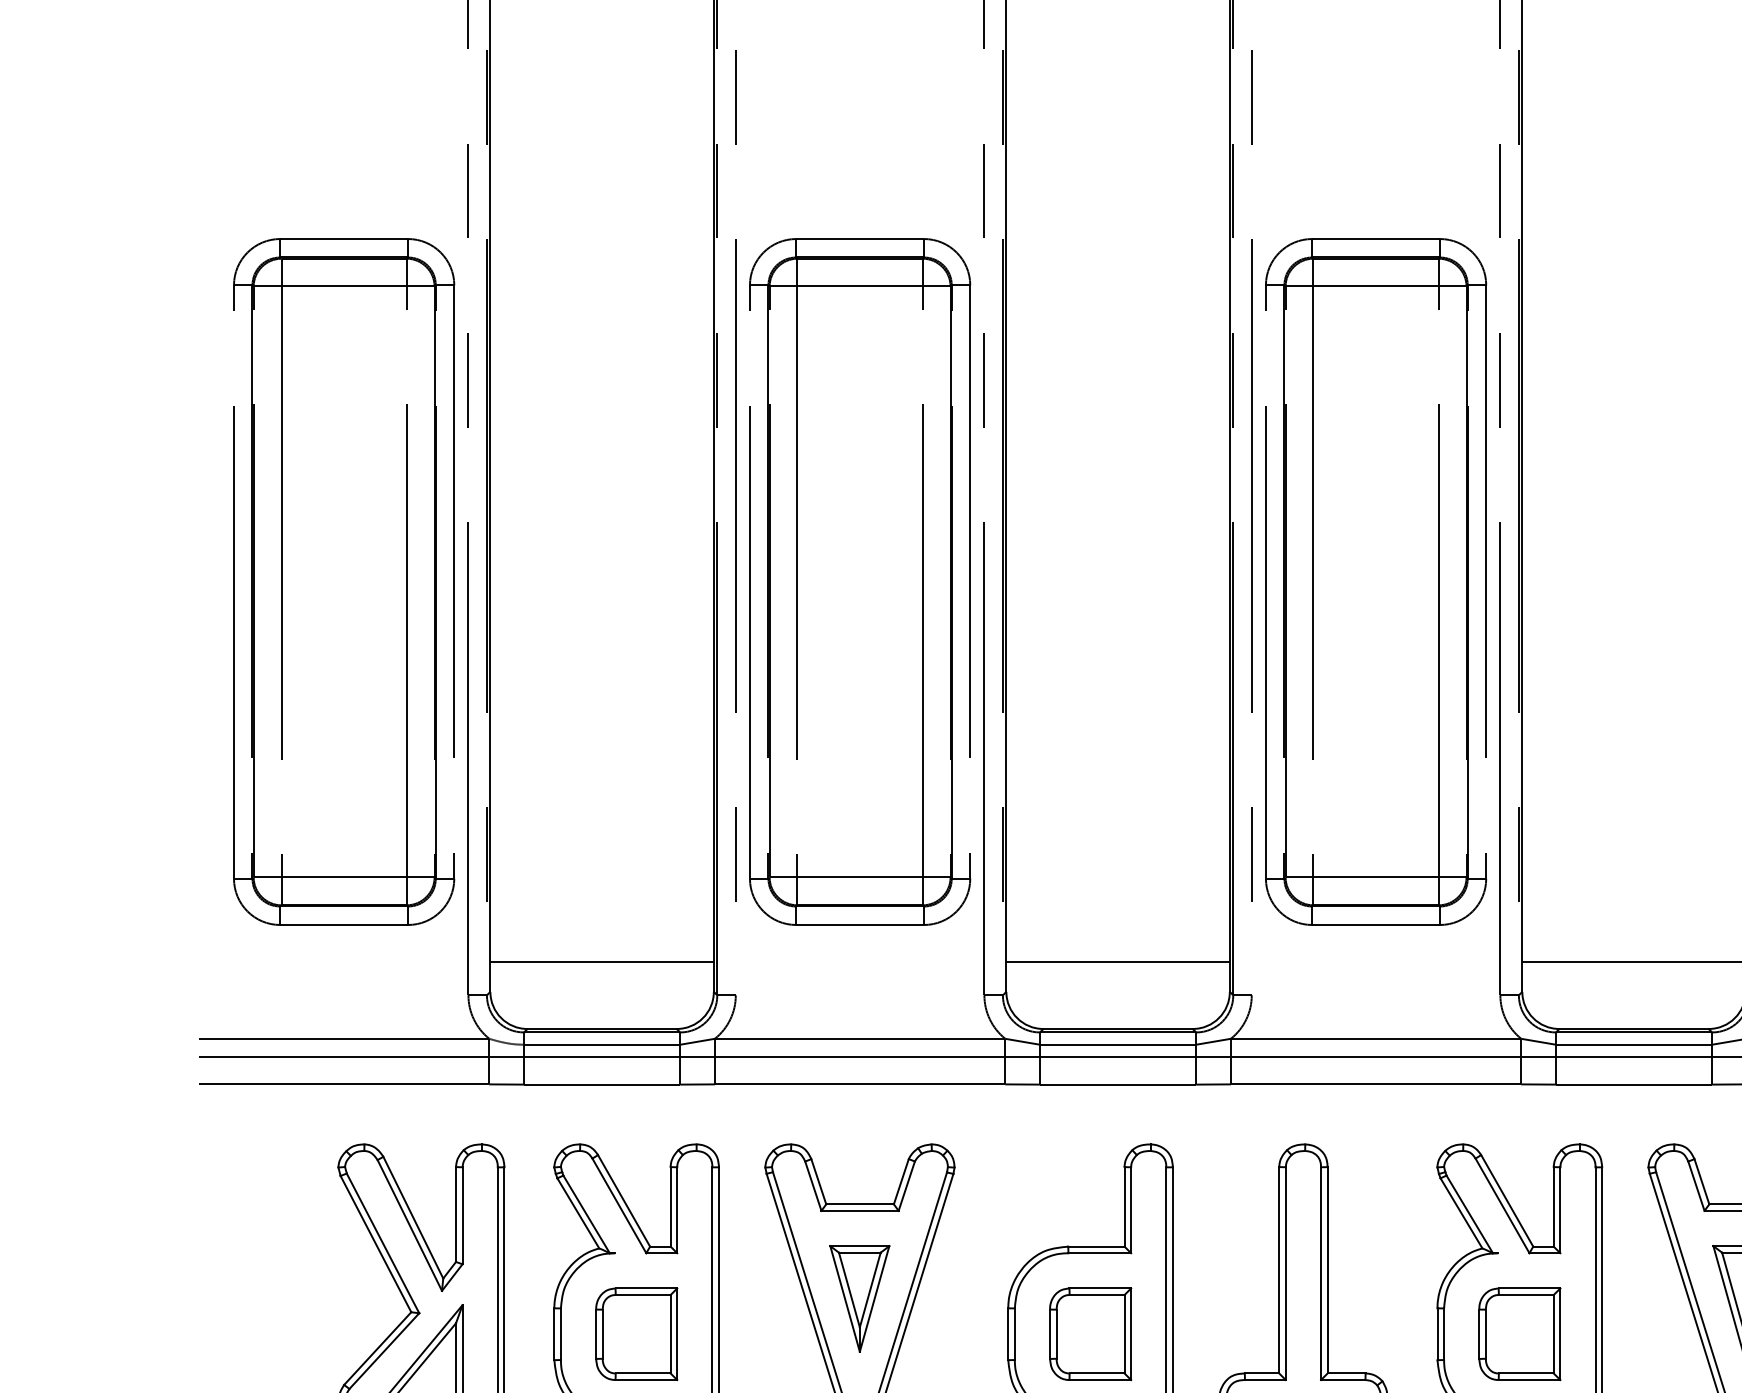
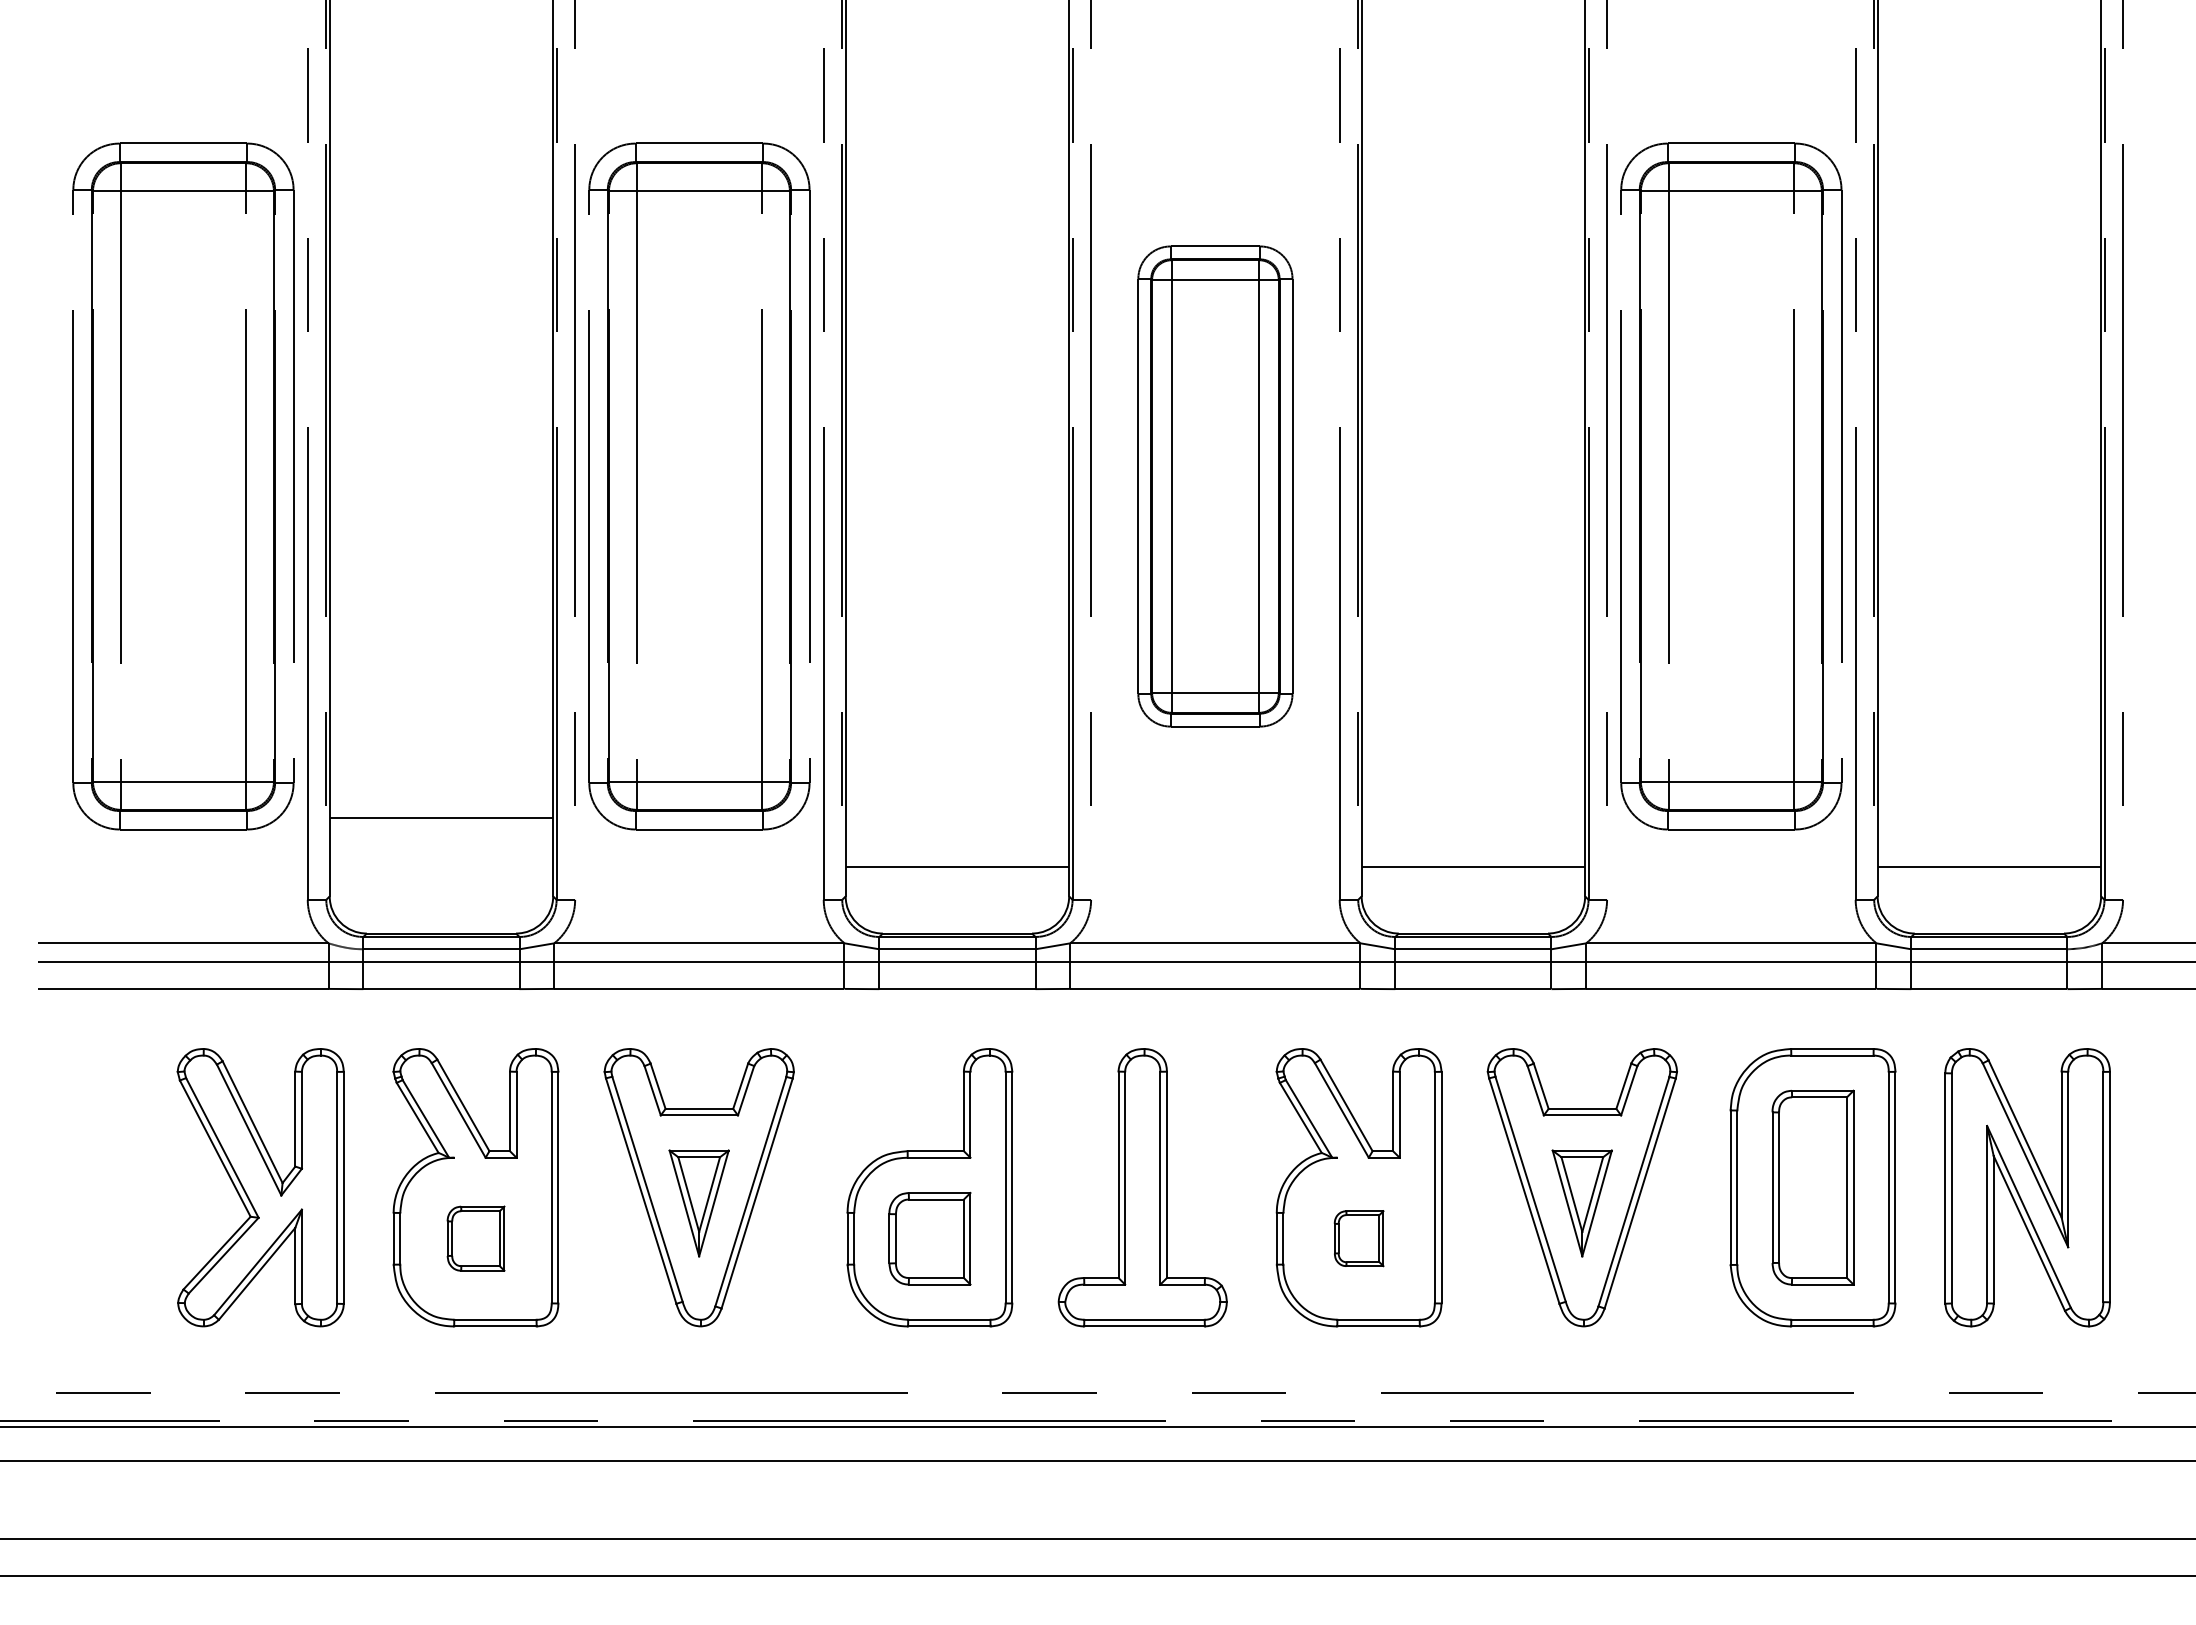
part: (1376, 581) -> (1215, 486), size x0.7
line: (602, 961) -> (441, 817), moved
part: (636, 1333) -> (475, 1238), size x0.7
part: (1519, 1333) -> (1358, 1238), size x0.6

